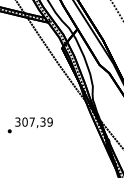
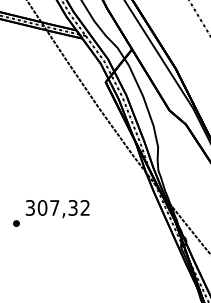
text: (49, 121) -> (84, 206), 307,39 -> 307,32

